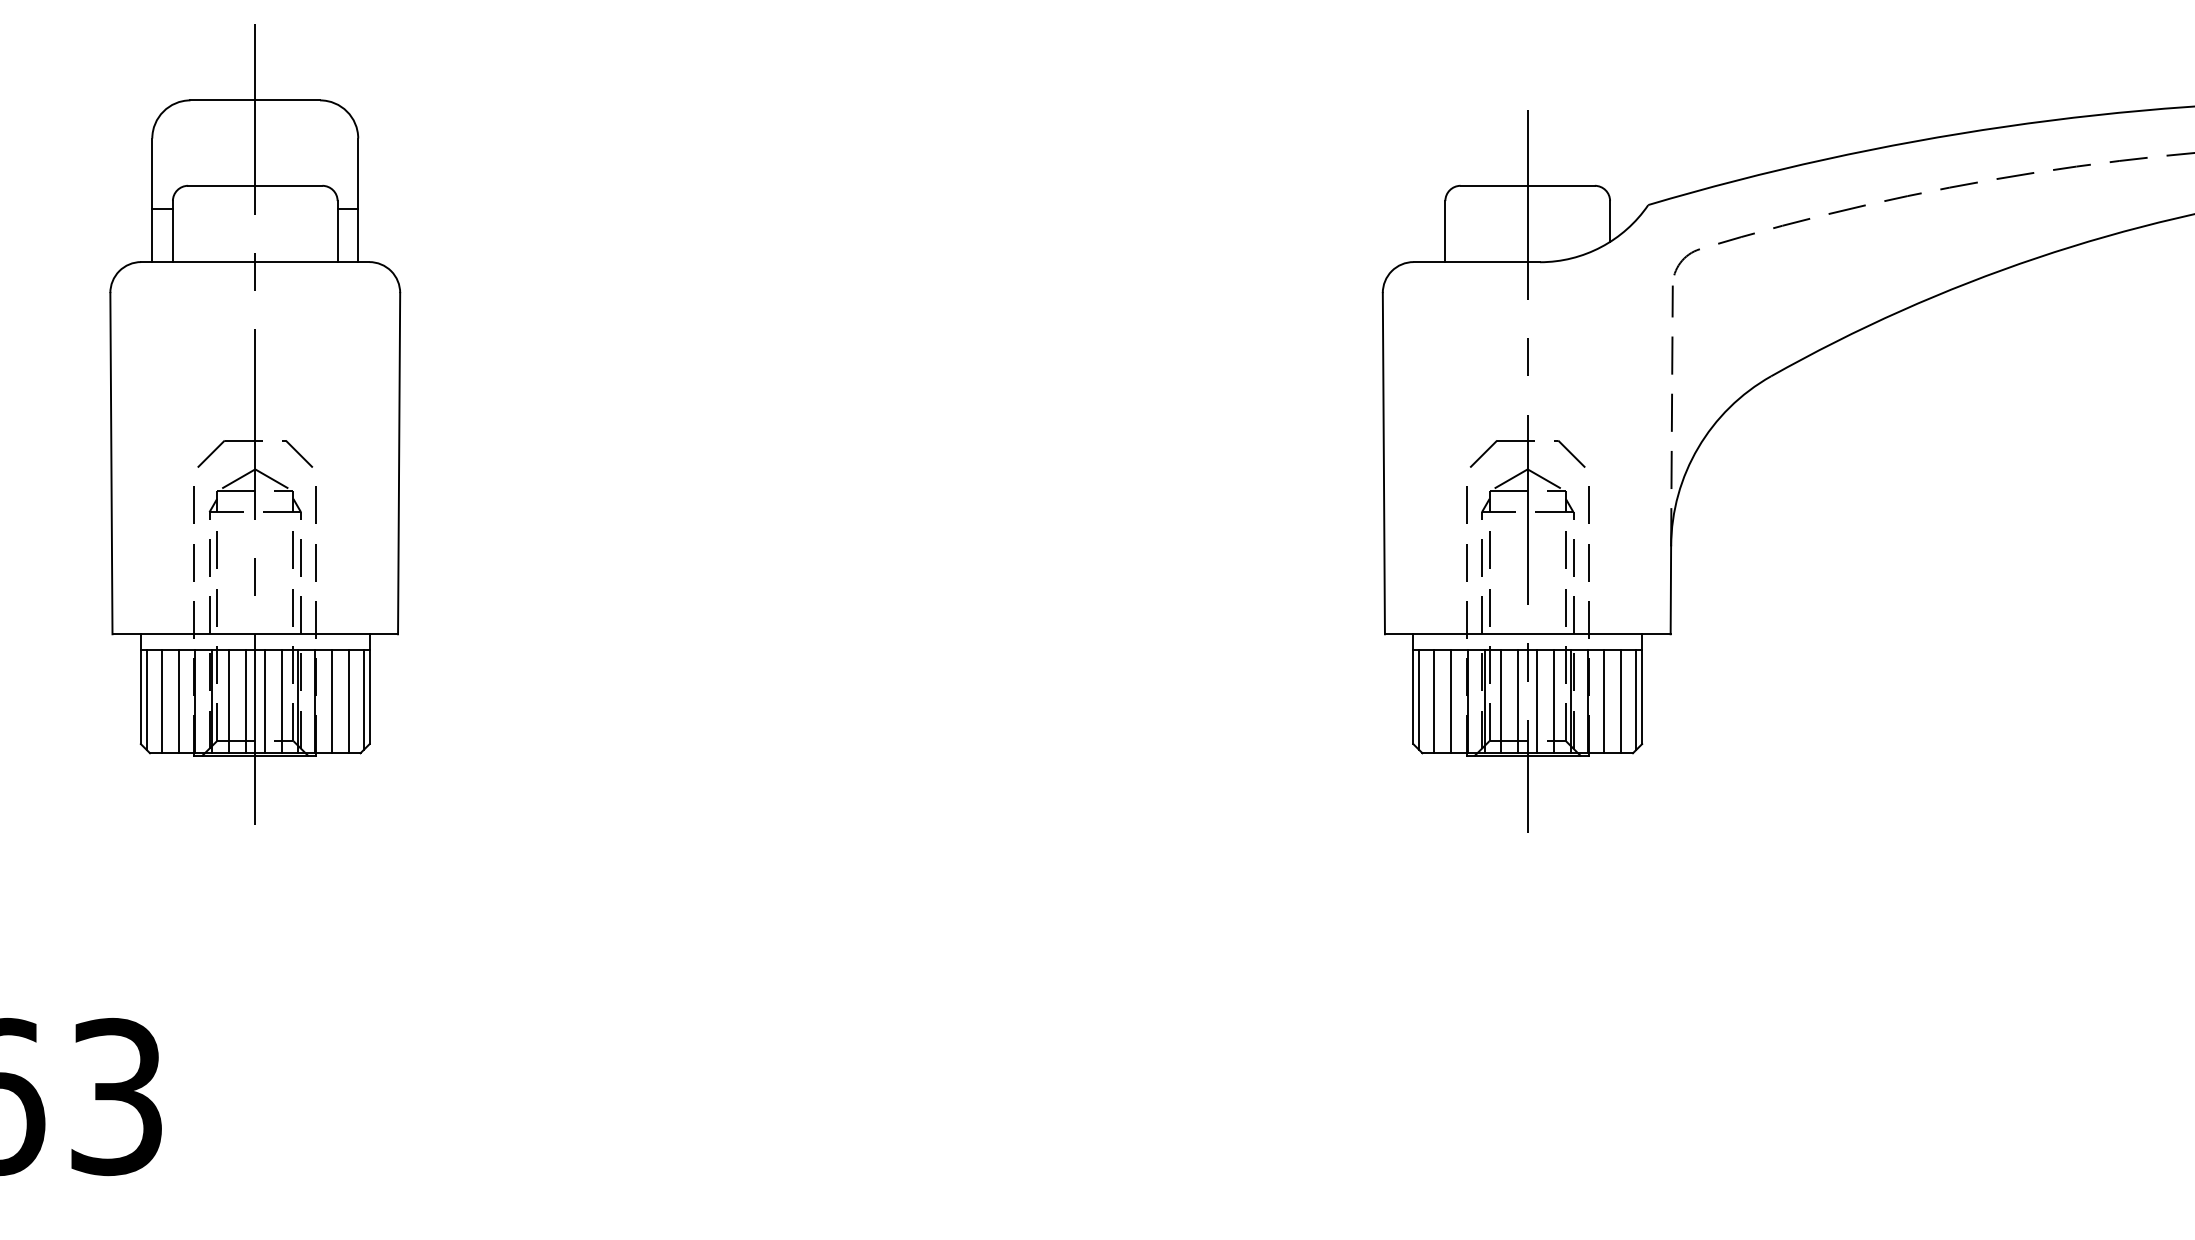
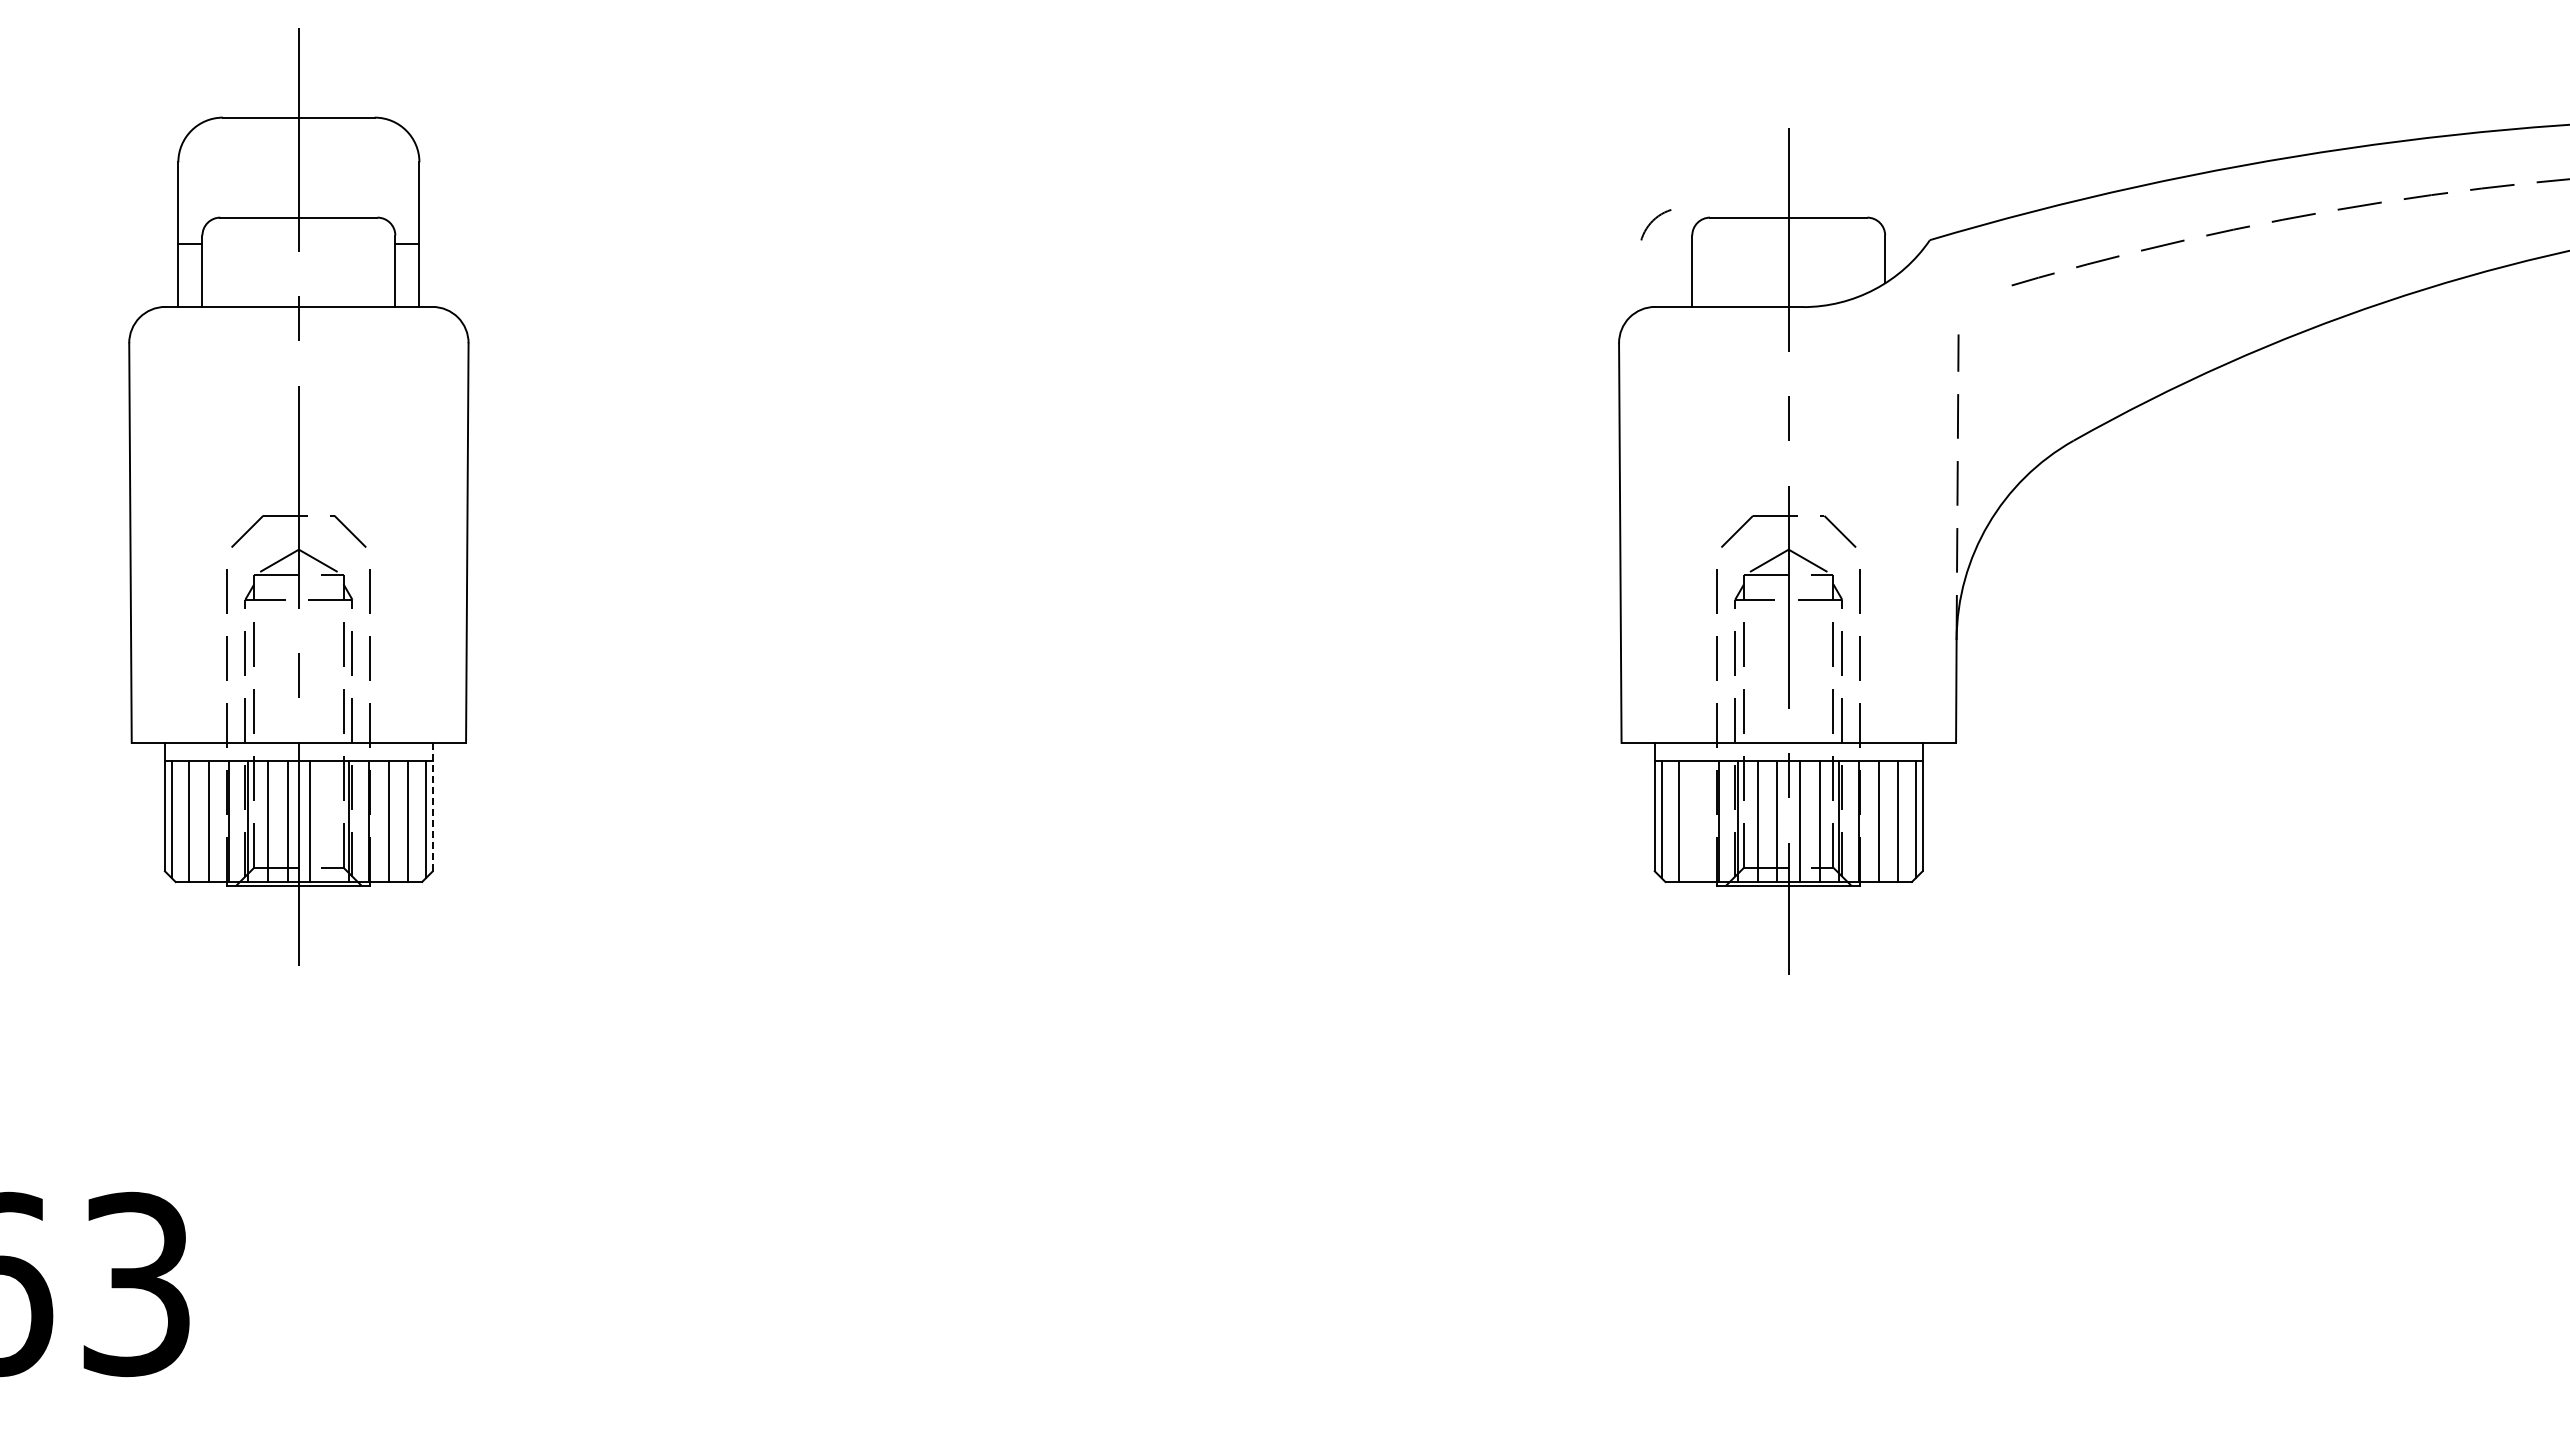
arc: (1684, 259) -> (1653, 221), moved
line: (369, 689) -> (432, 807), solid -> dashed
line: (281, 701) -> (329, 821), removed
line: (1450, 701) -> (1698, 821), removed

